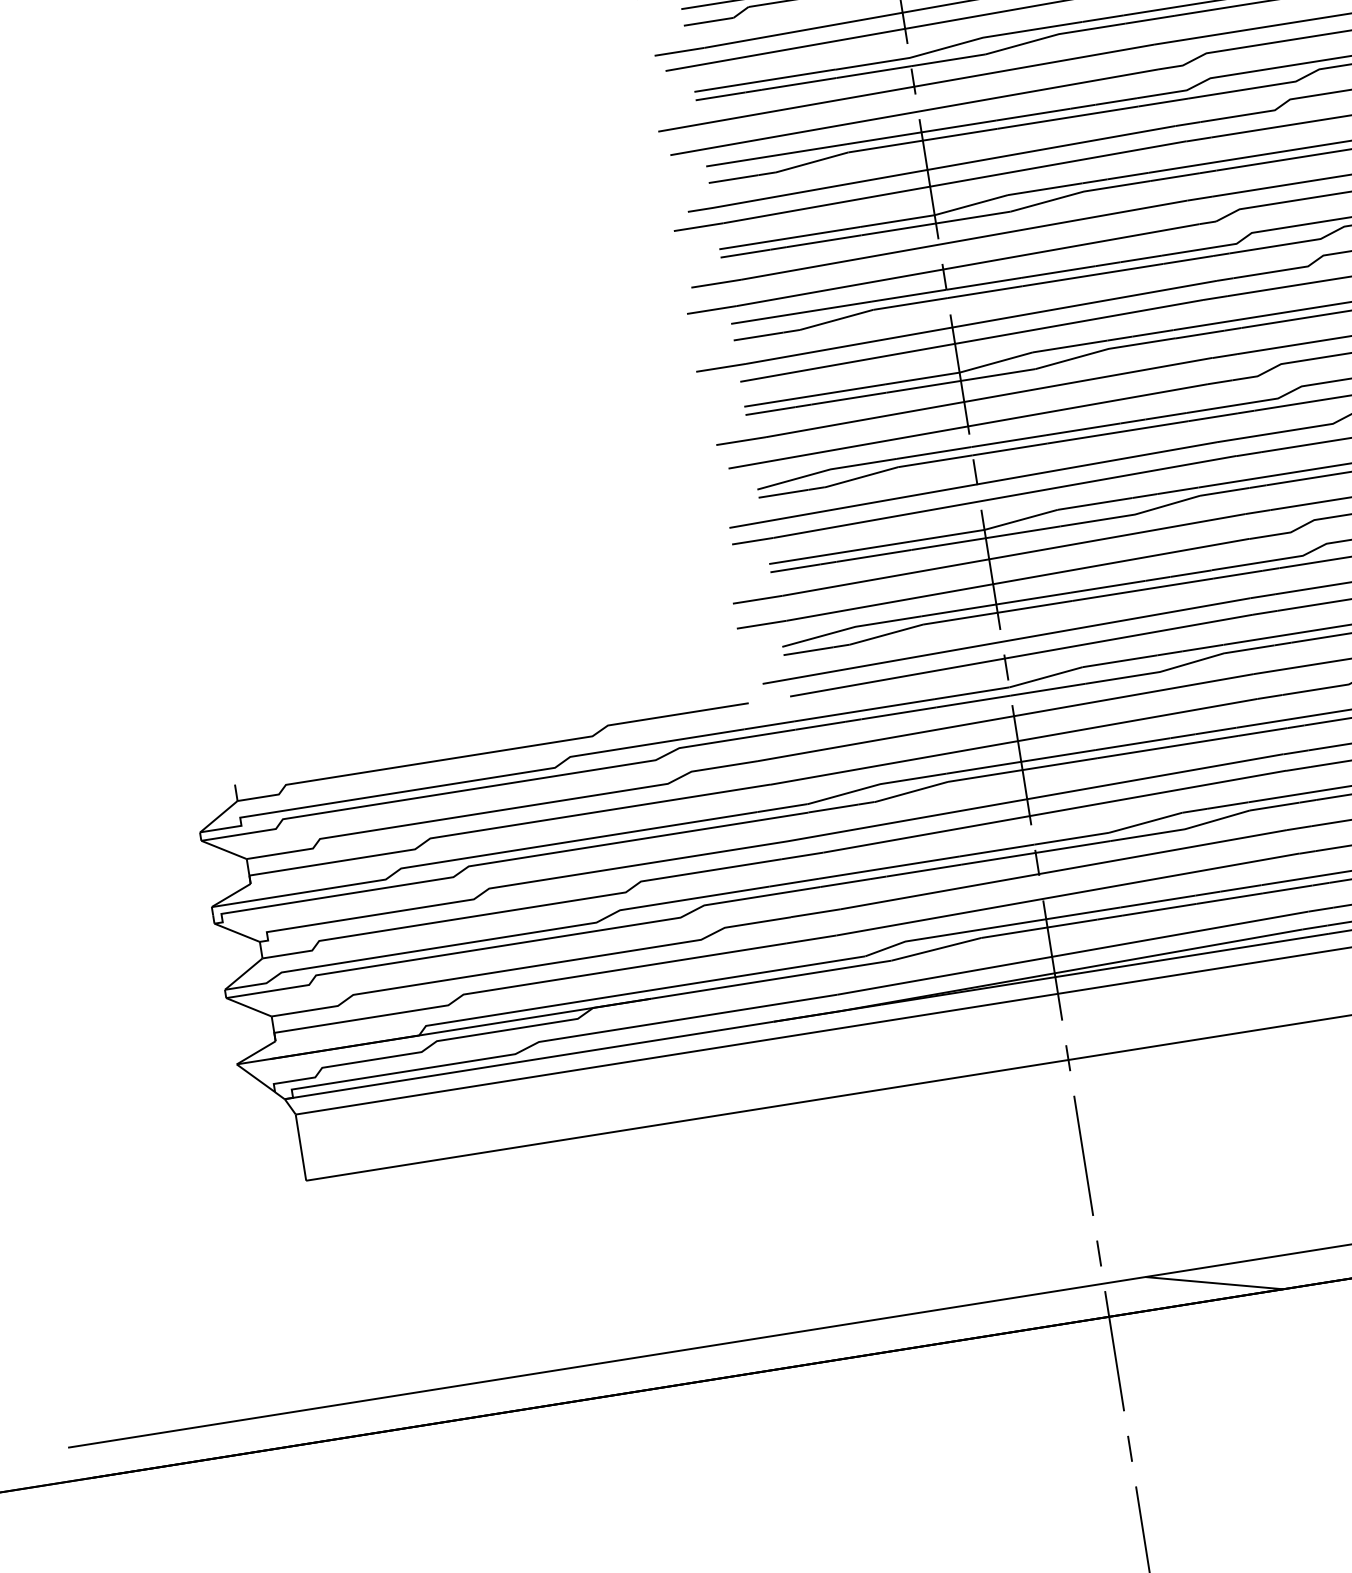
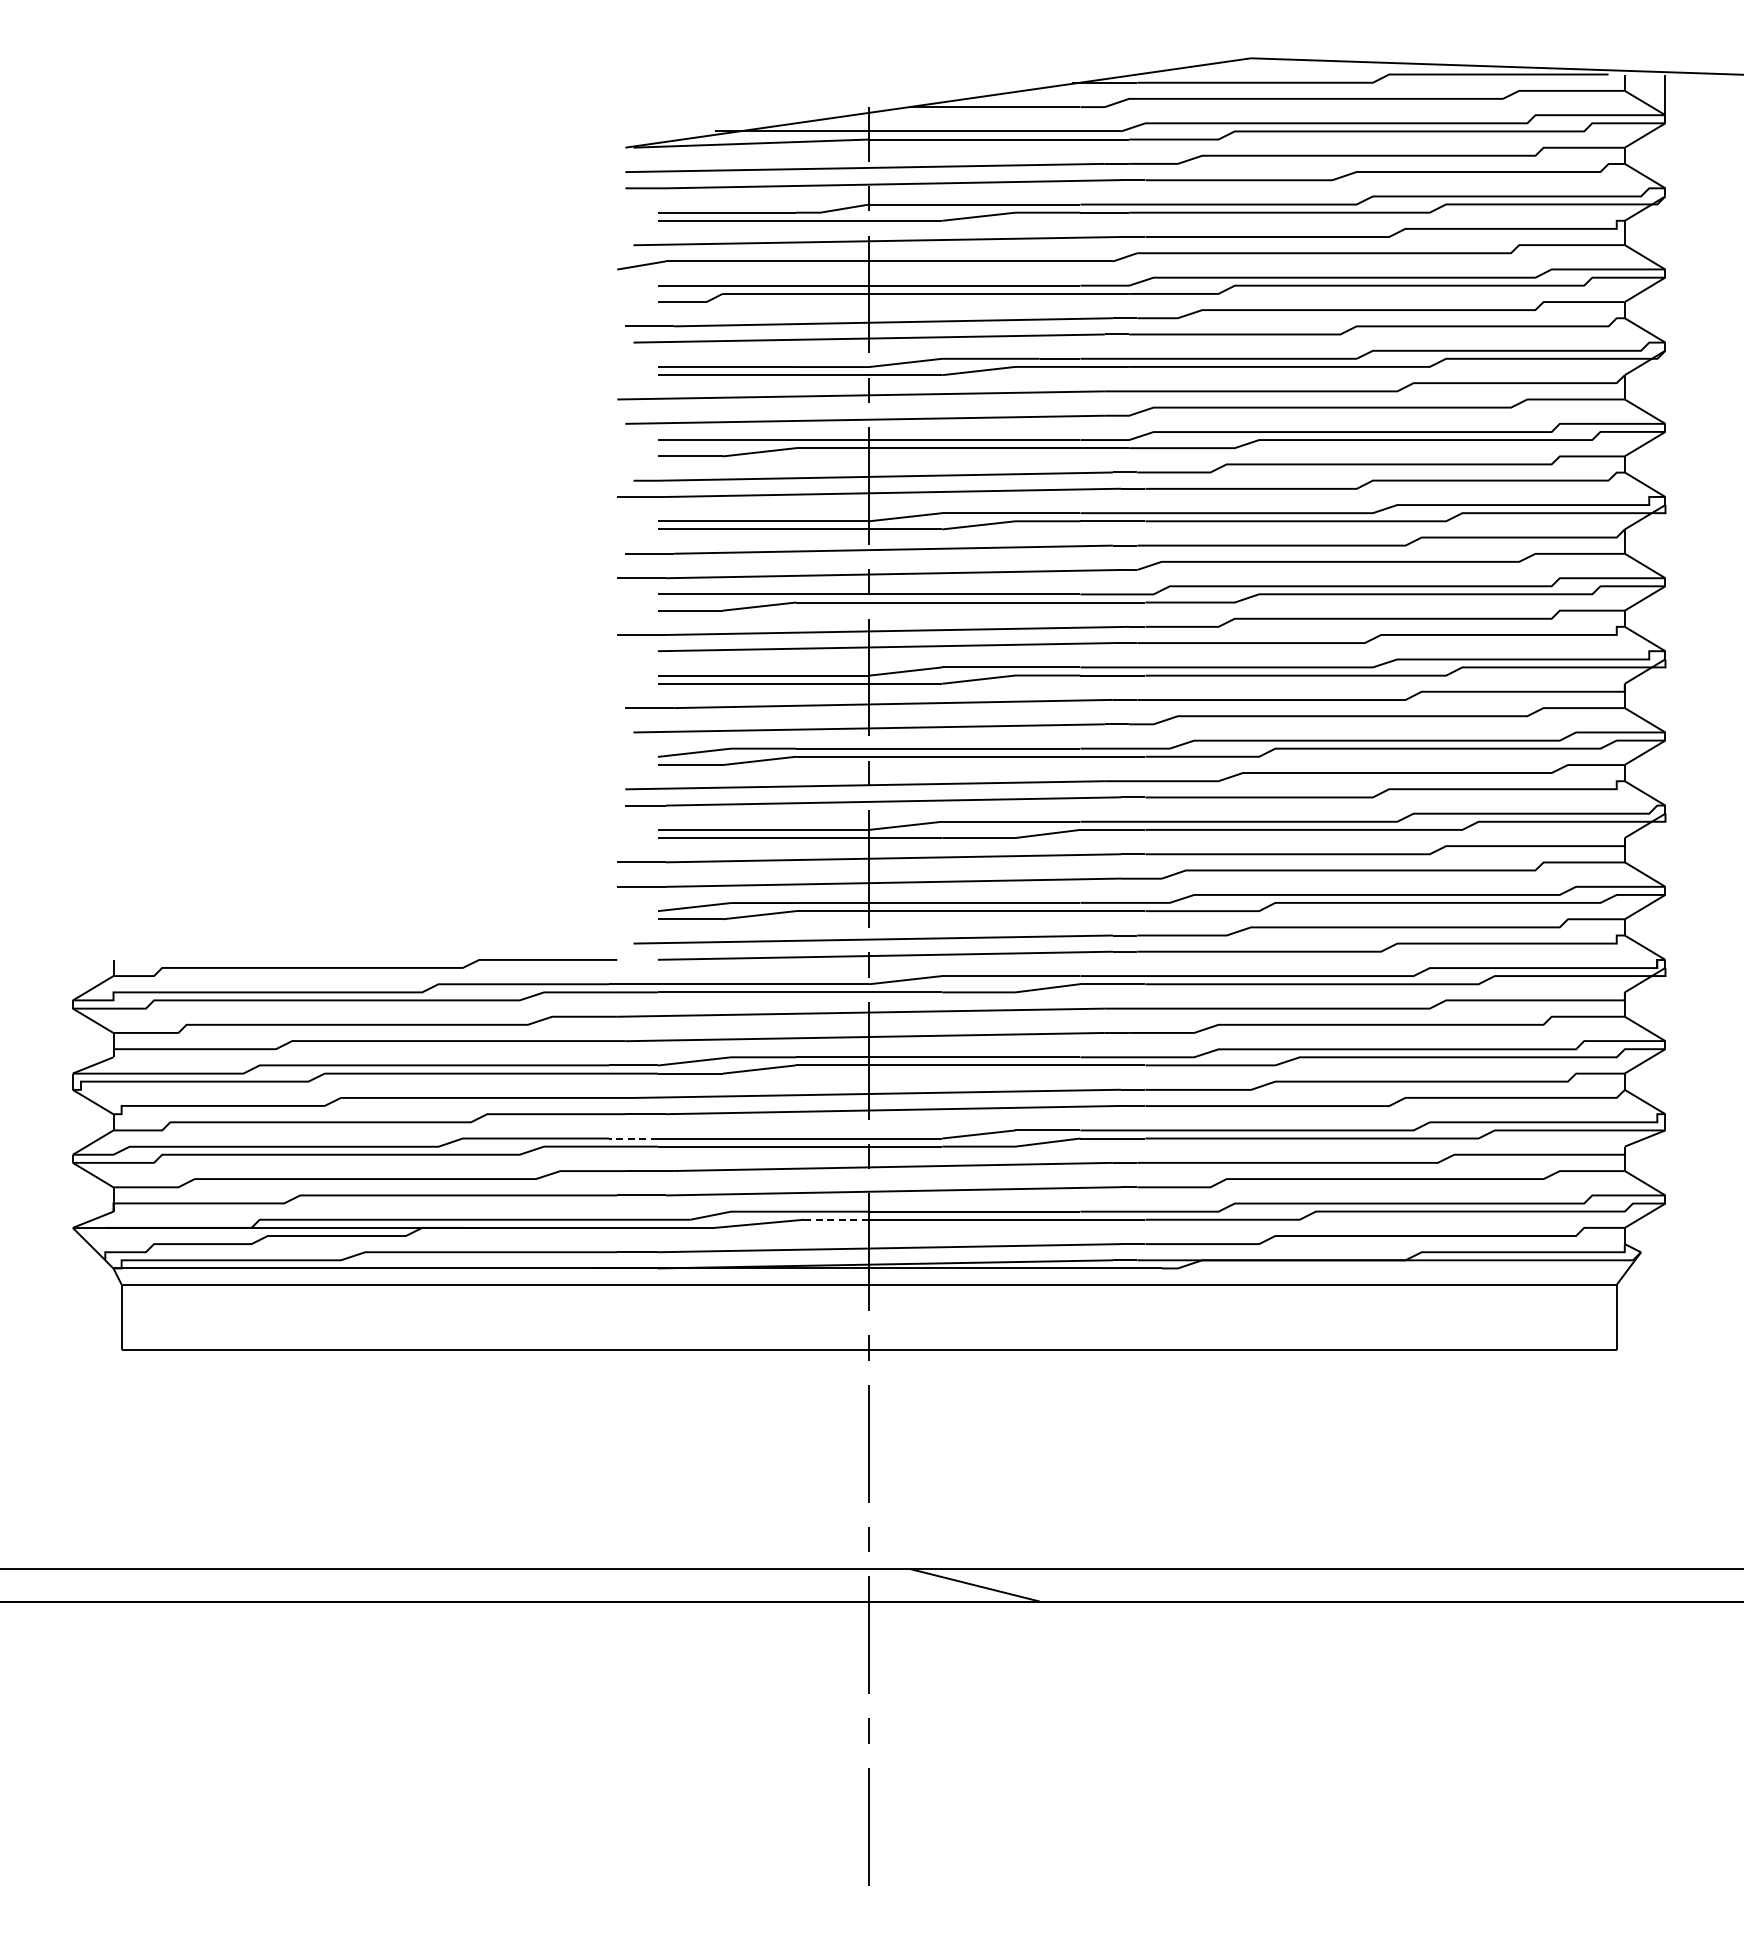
line: (794, 882) -> (633, 1138), solid -> dashed
line: (1015, 932) -> (837, 1219), solid -> dashed

